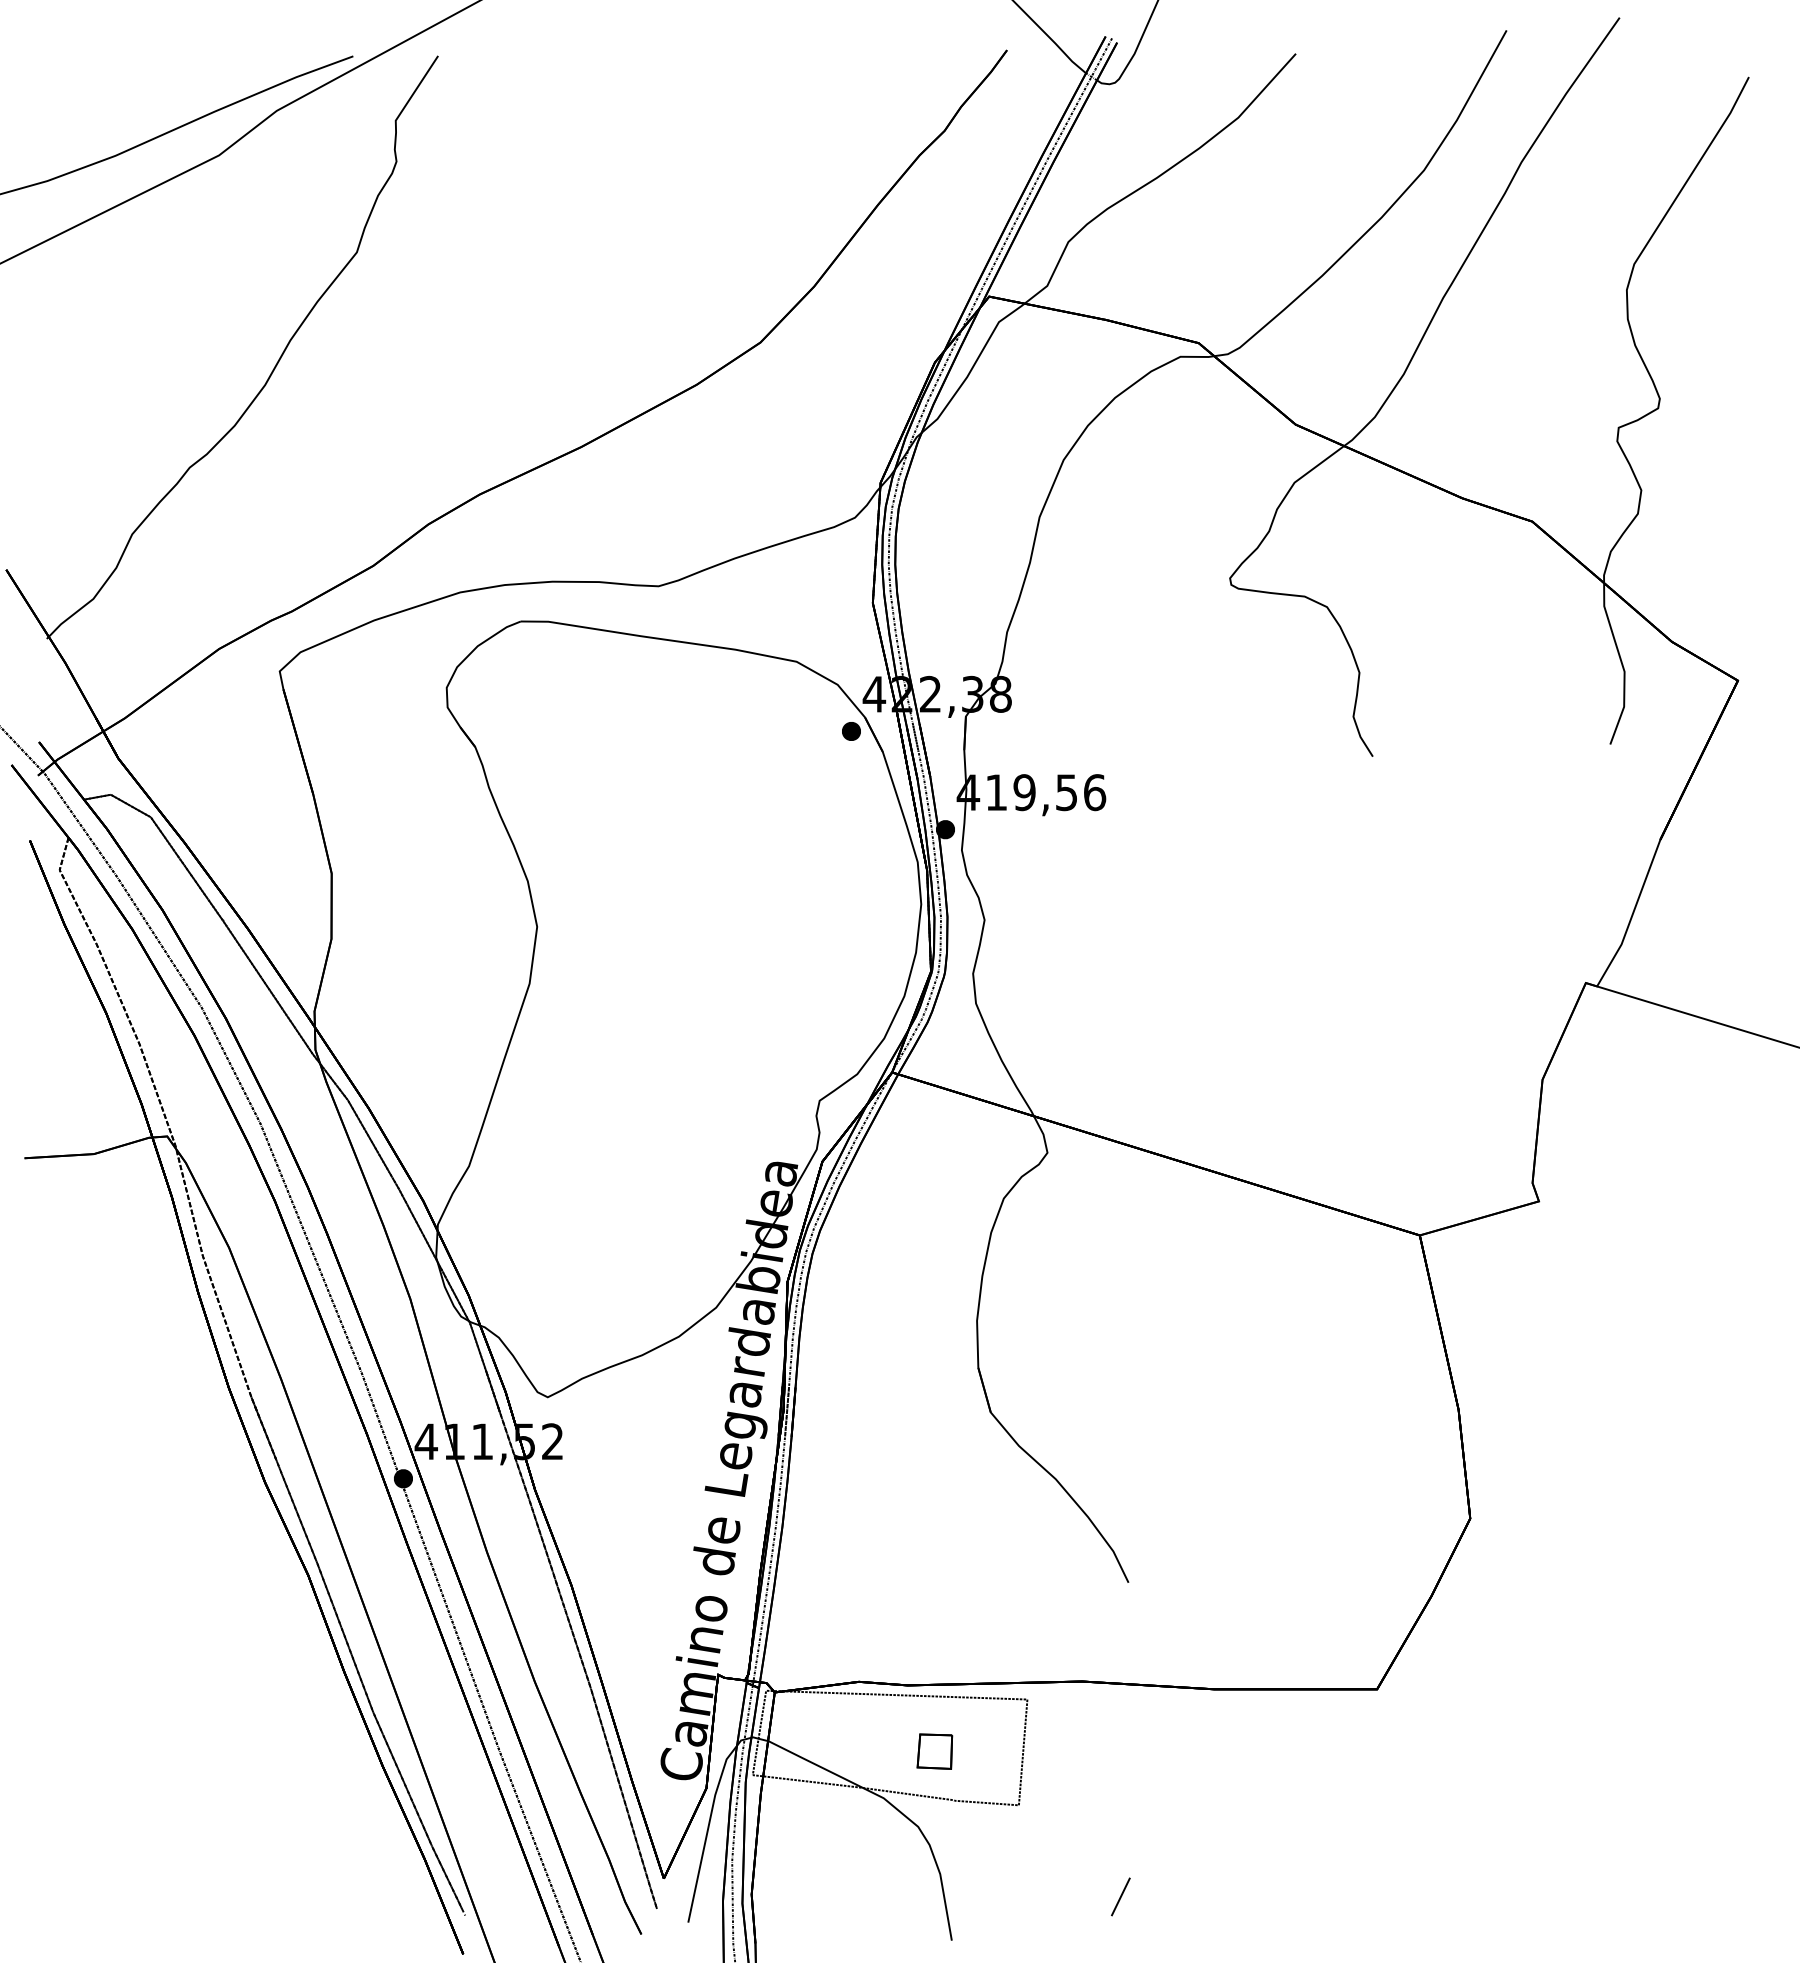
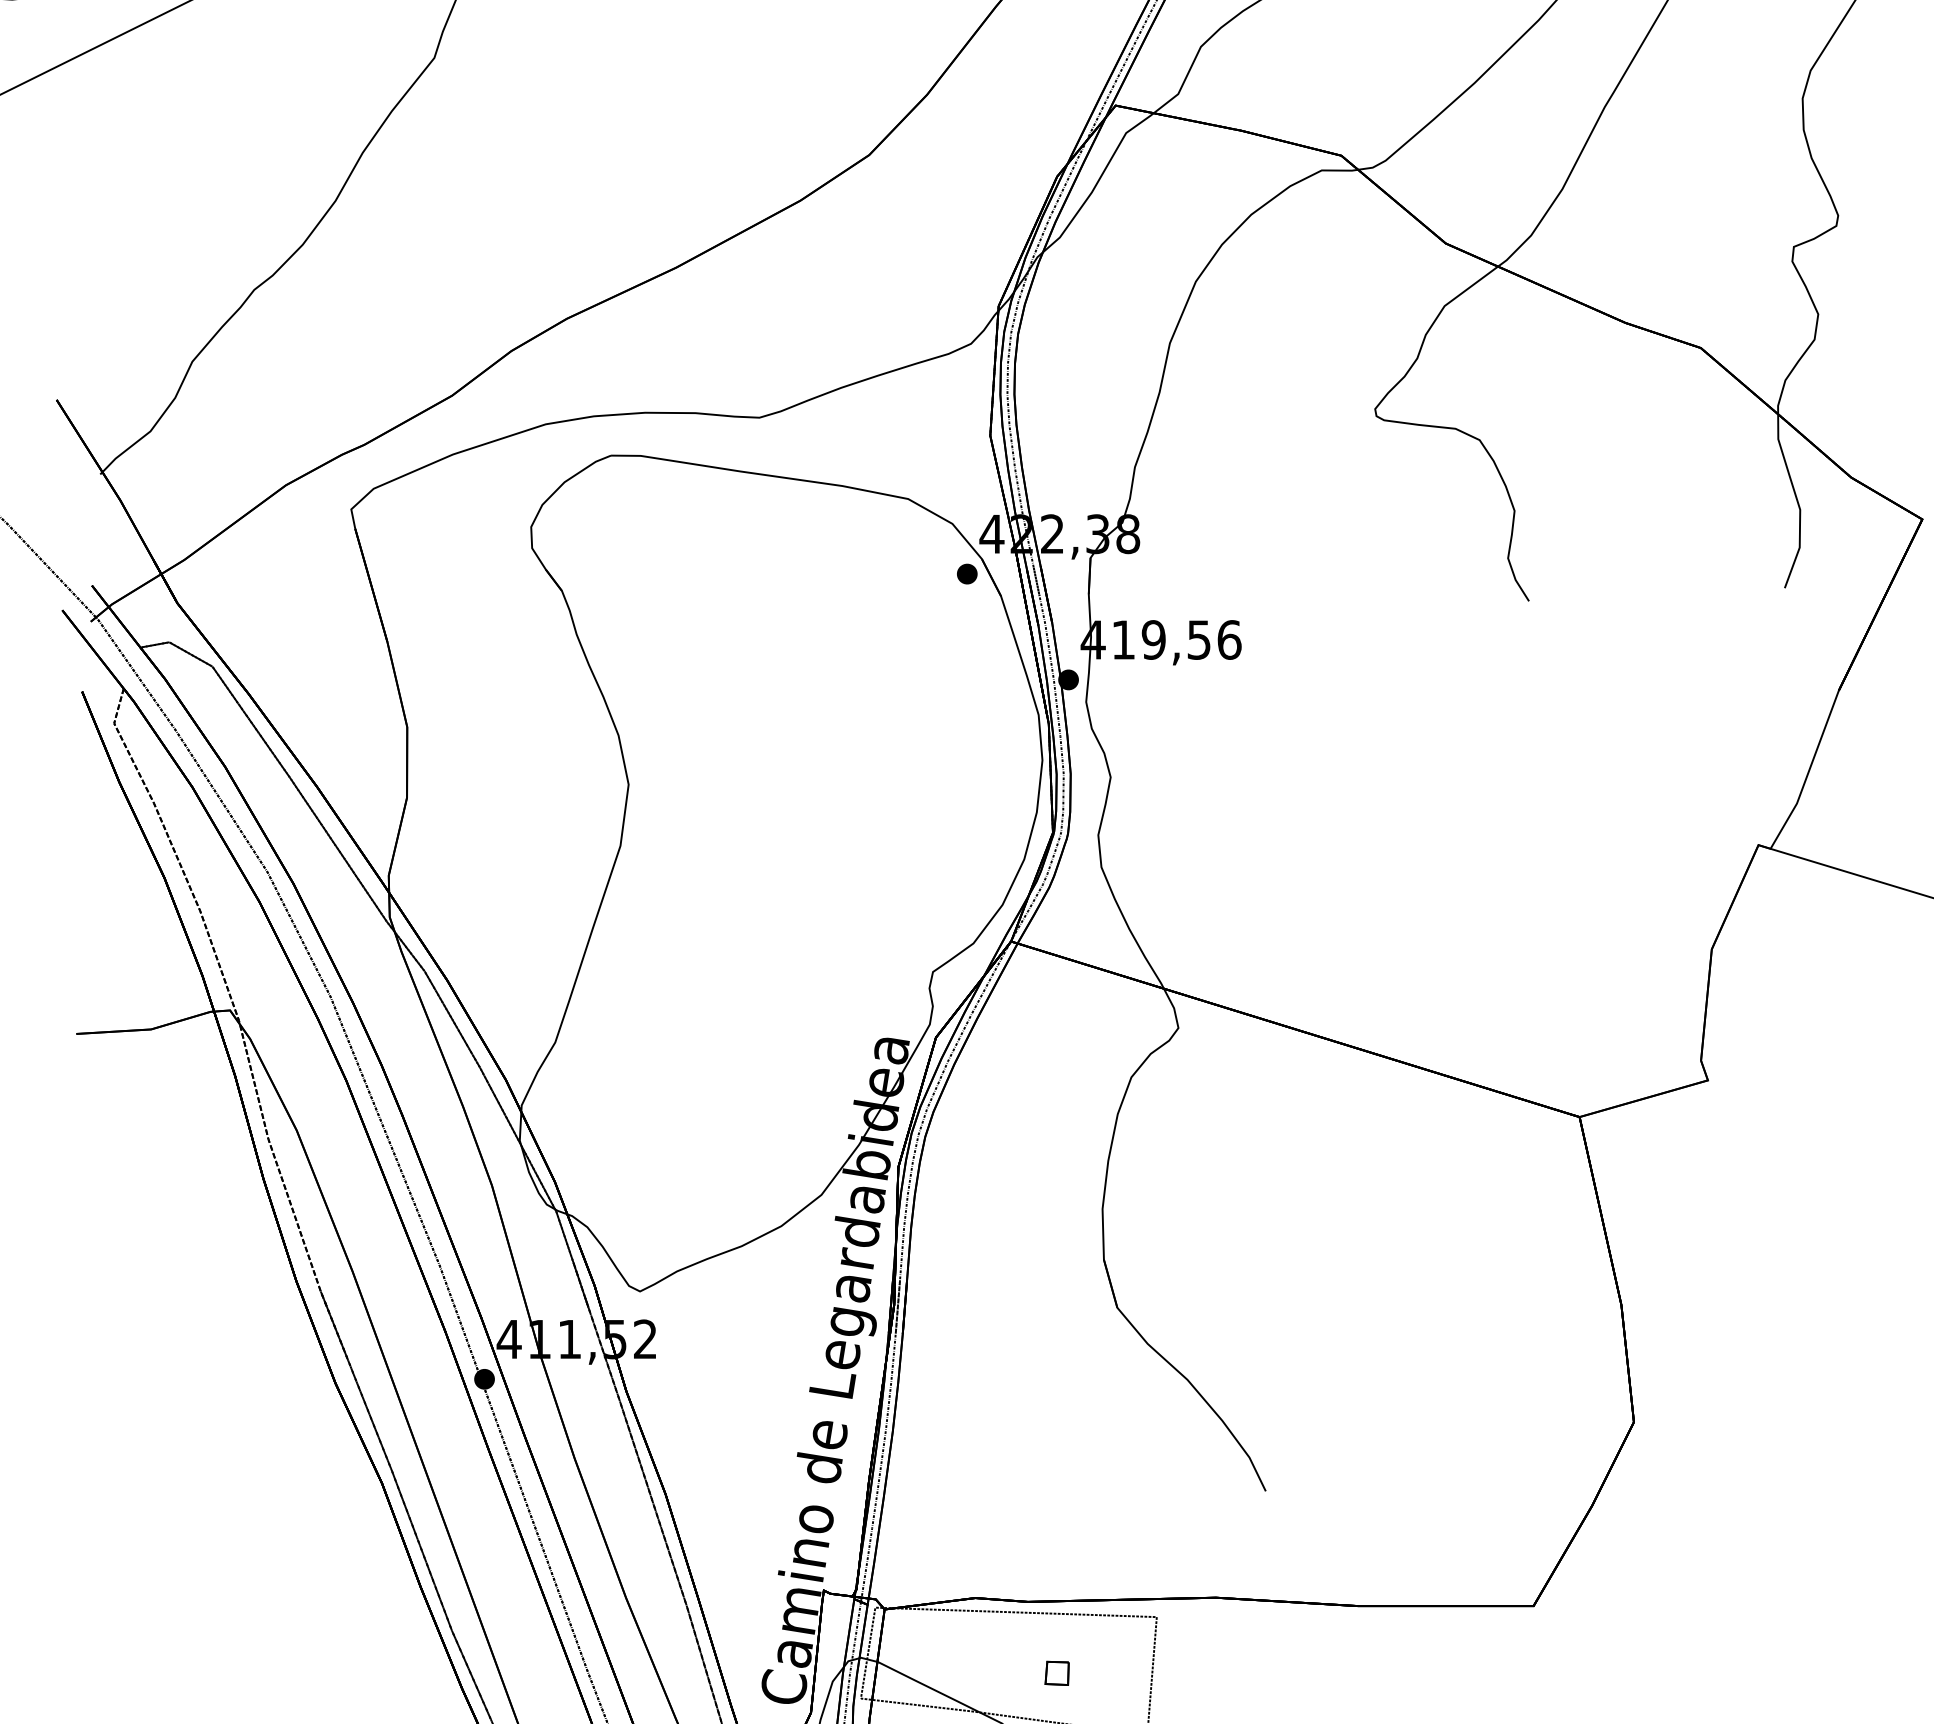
part: (934, 1751) -> (1056, 1673), size x0.62

